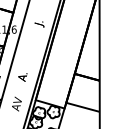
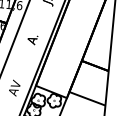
text: (22, 77) -> (32, 40), moved

